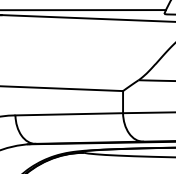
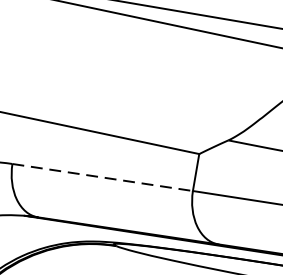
line: (69, 114) -> (103, 177), solid -> dashed

